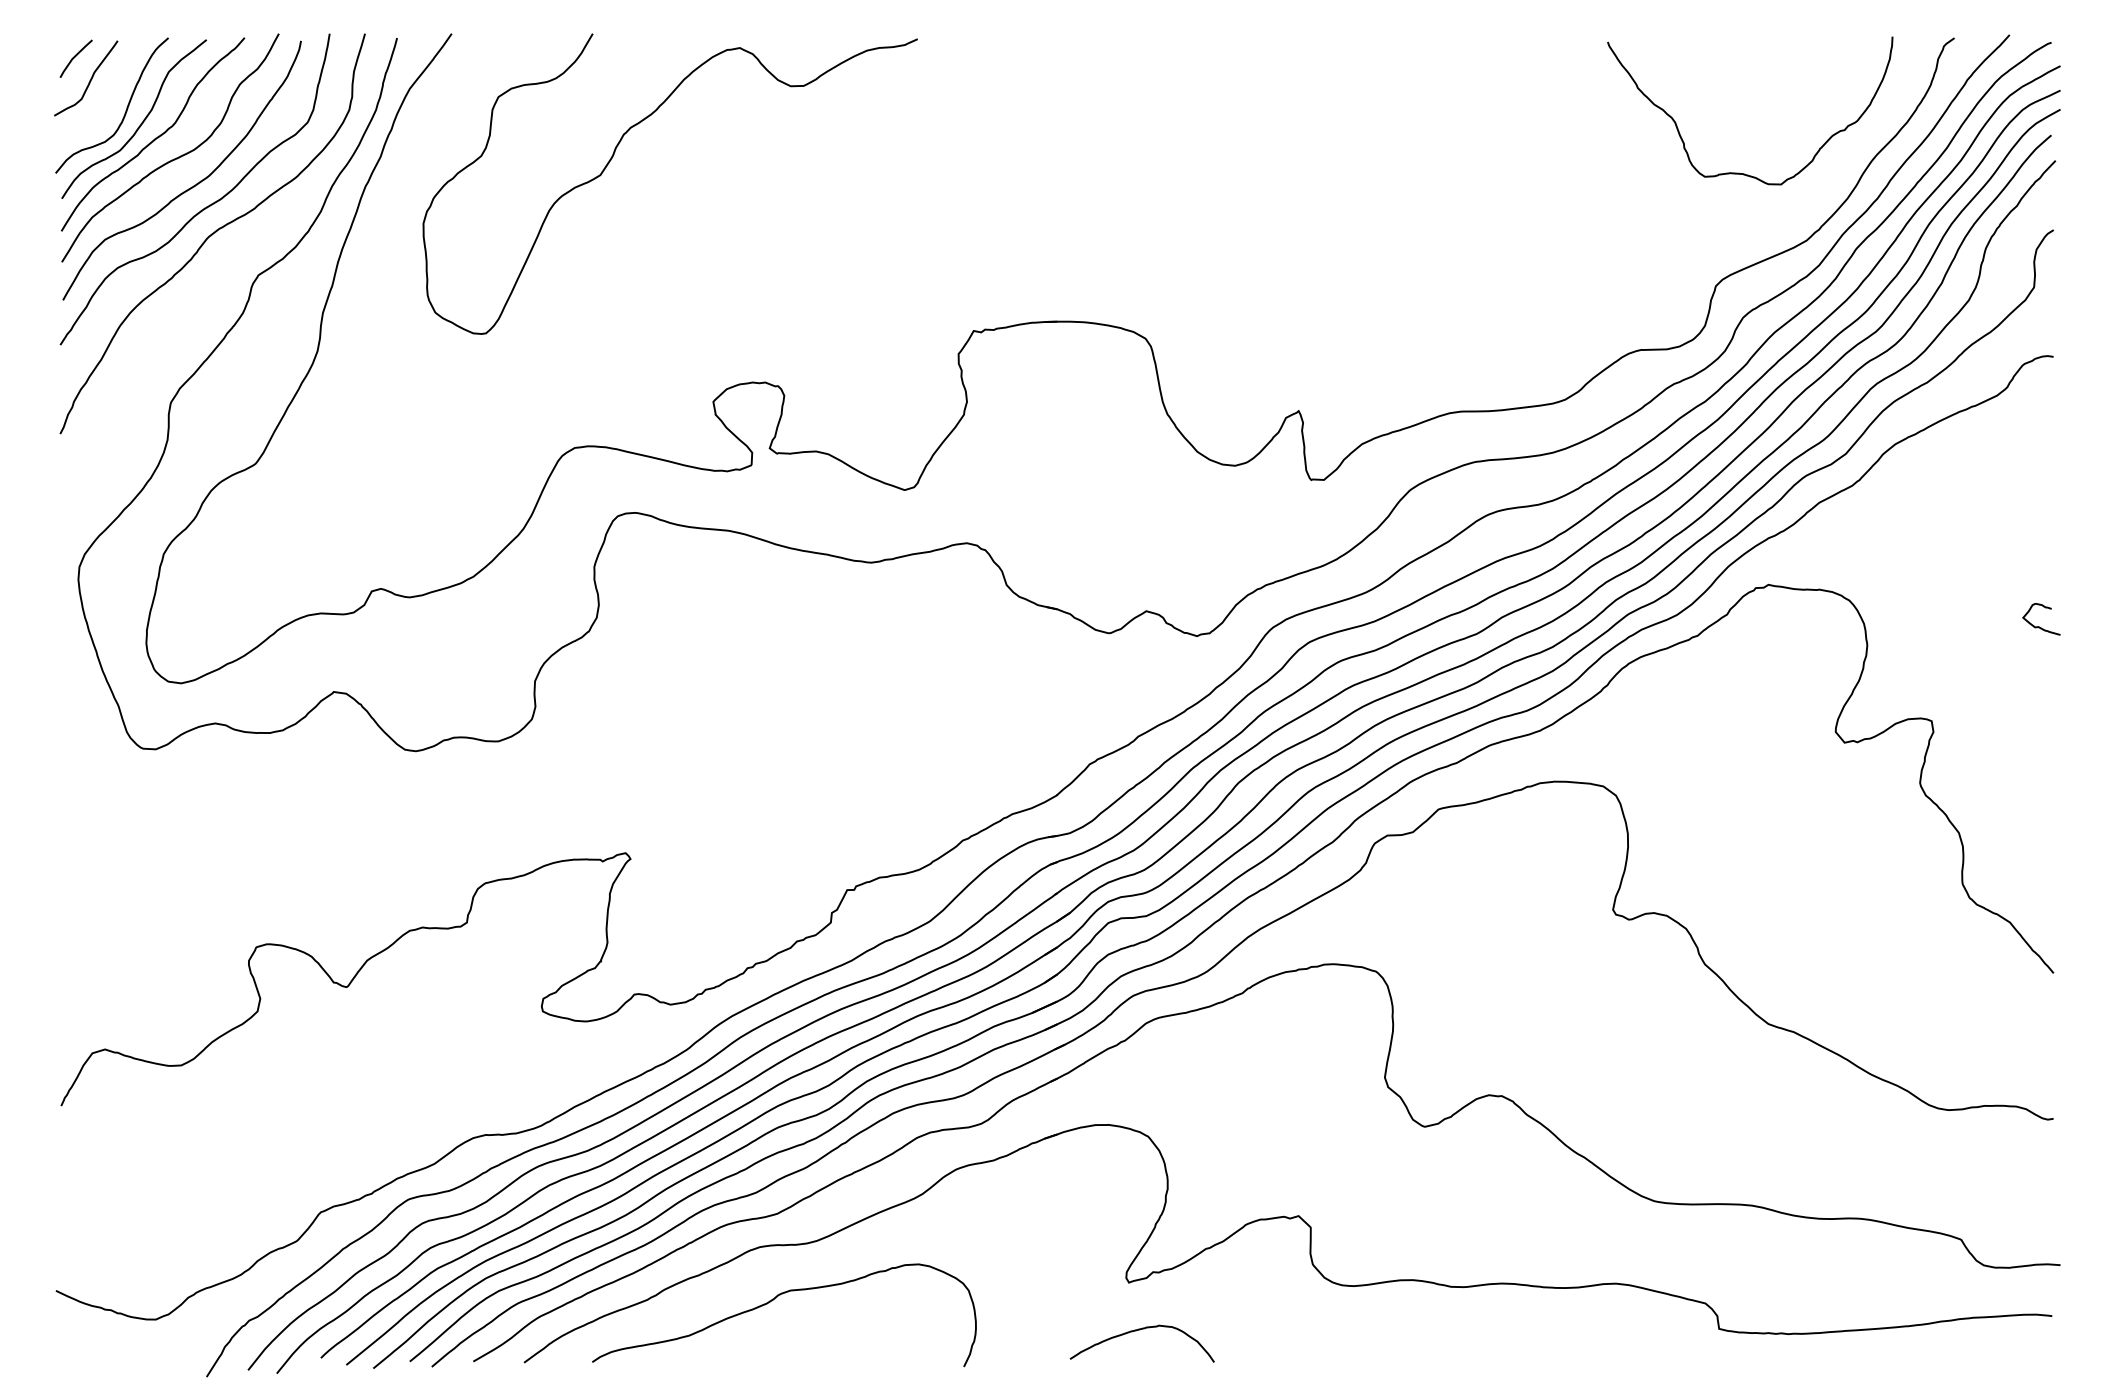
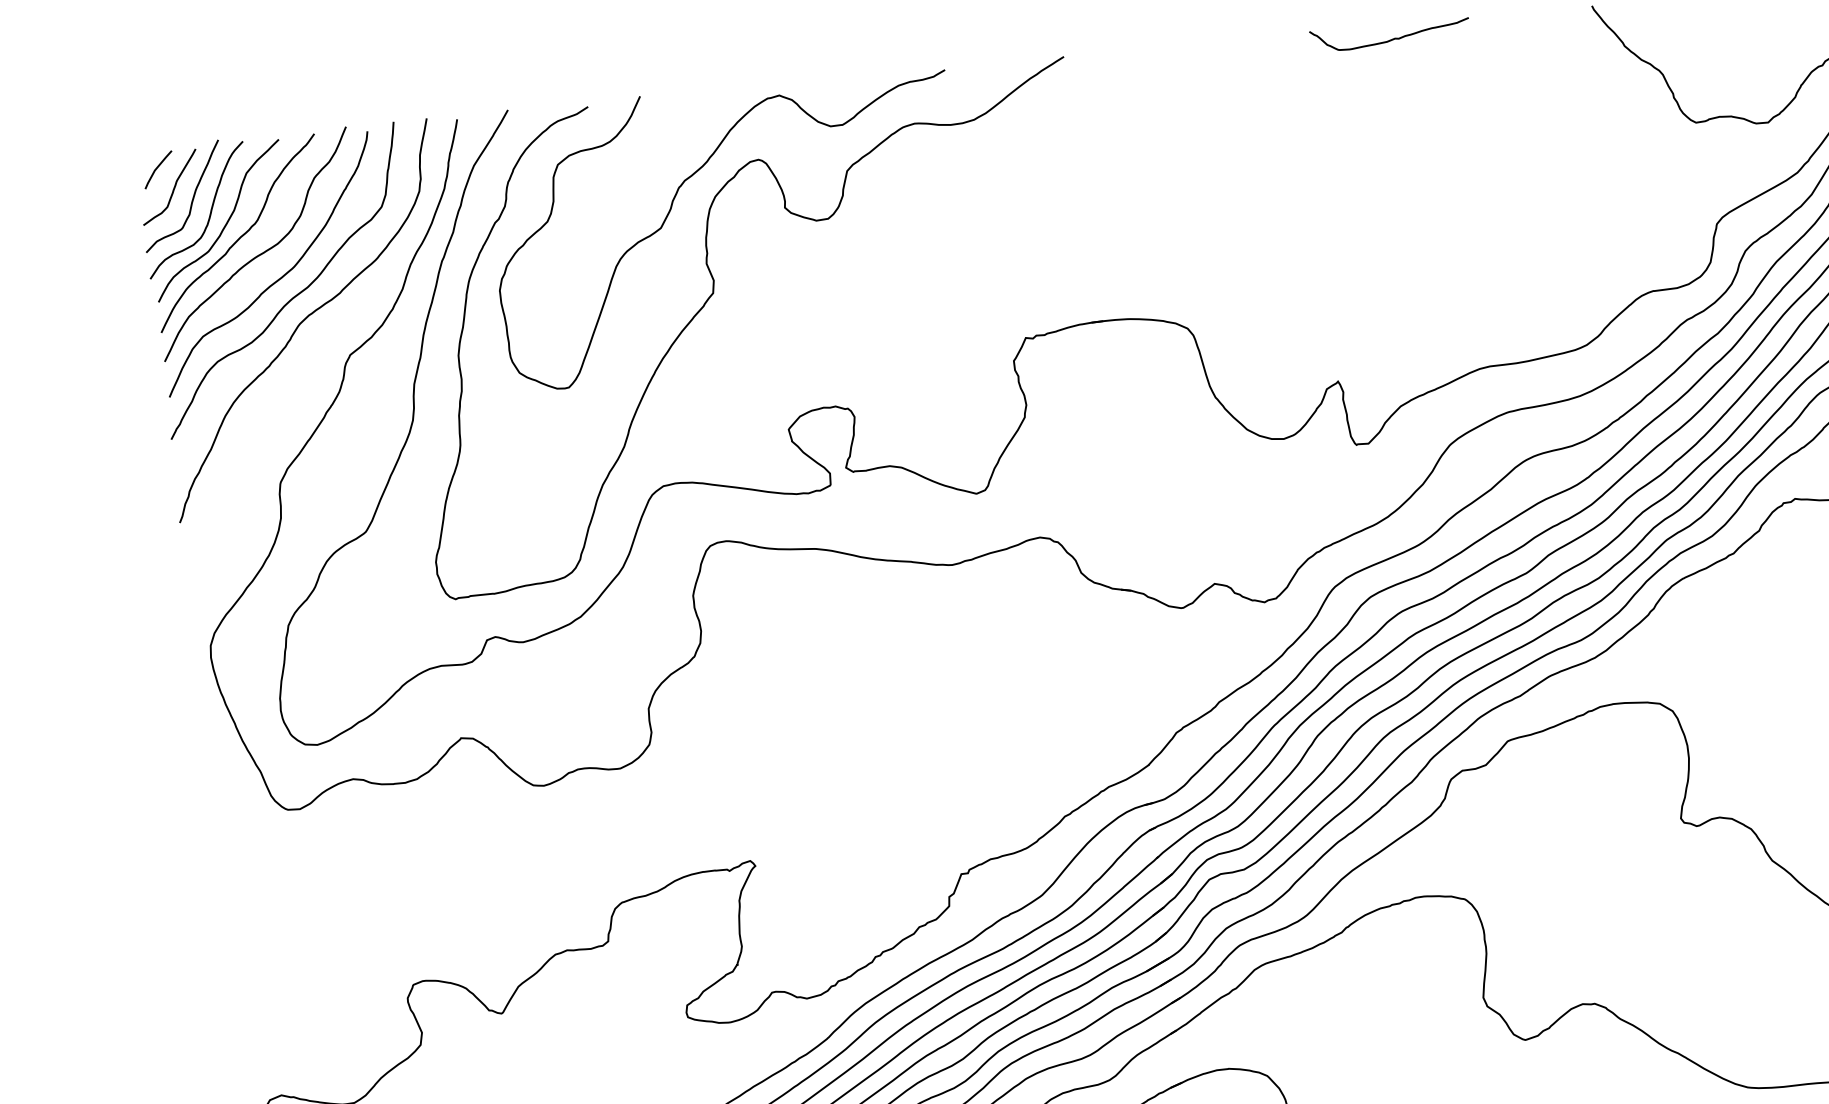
curve: (1394, 54) -> (1393, 38), added
curve: (108, 93) -> (192, 199), added
curve: (641, 258) -> (707, 302), added

